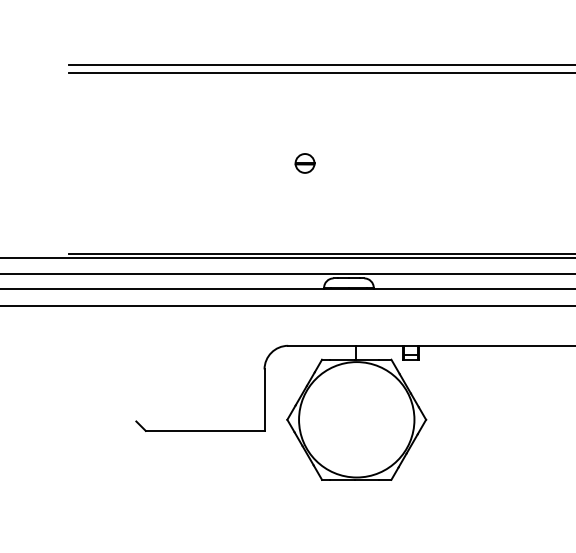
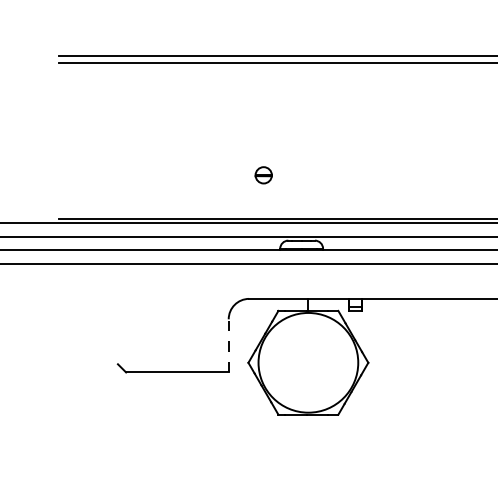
part: (304, 163) -> (263, 175), moved
line: (264, 399) -> (228, 345), solid -> dashed

